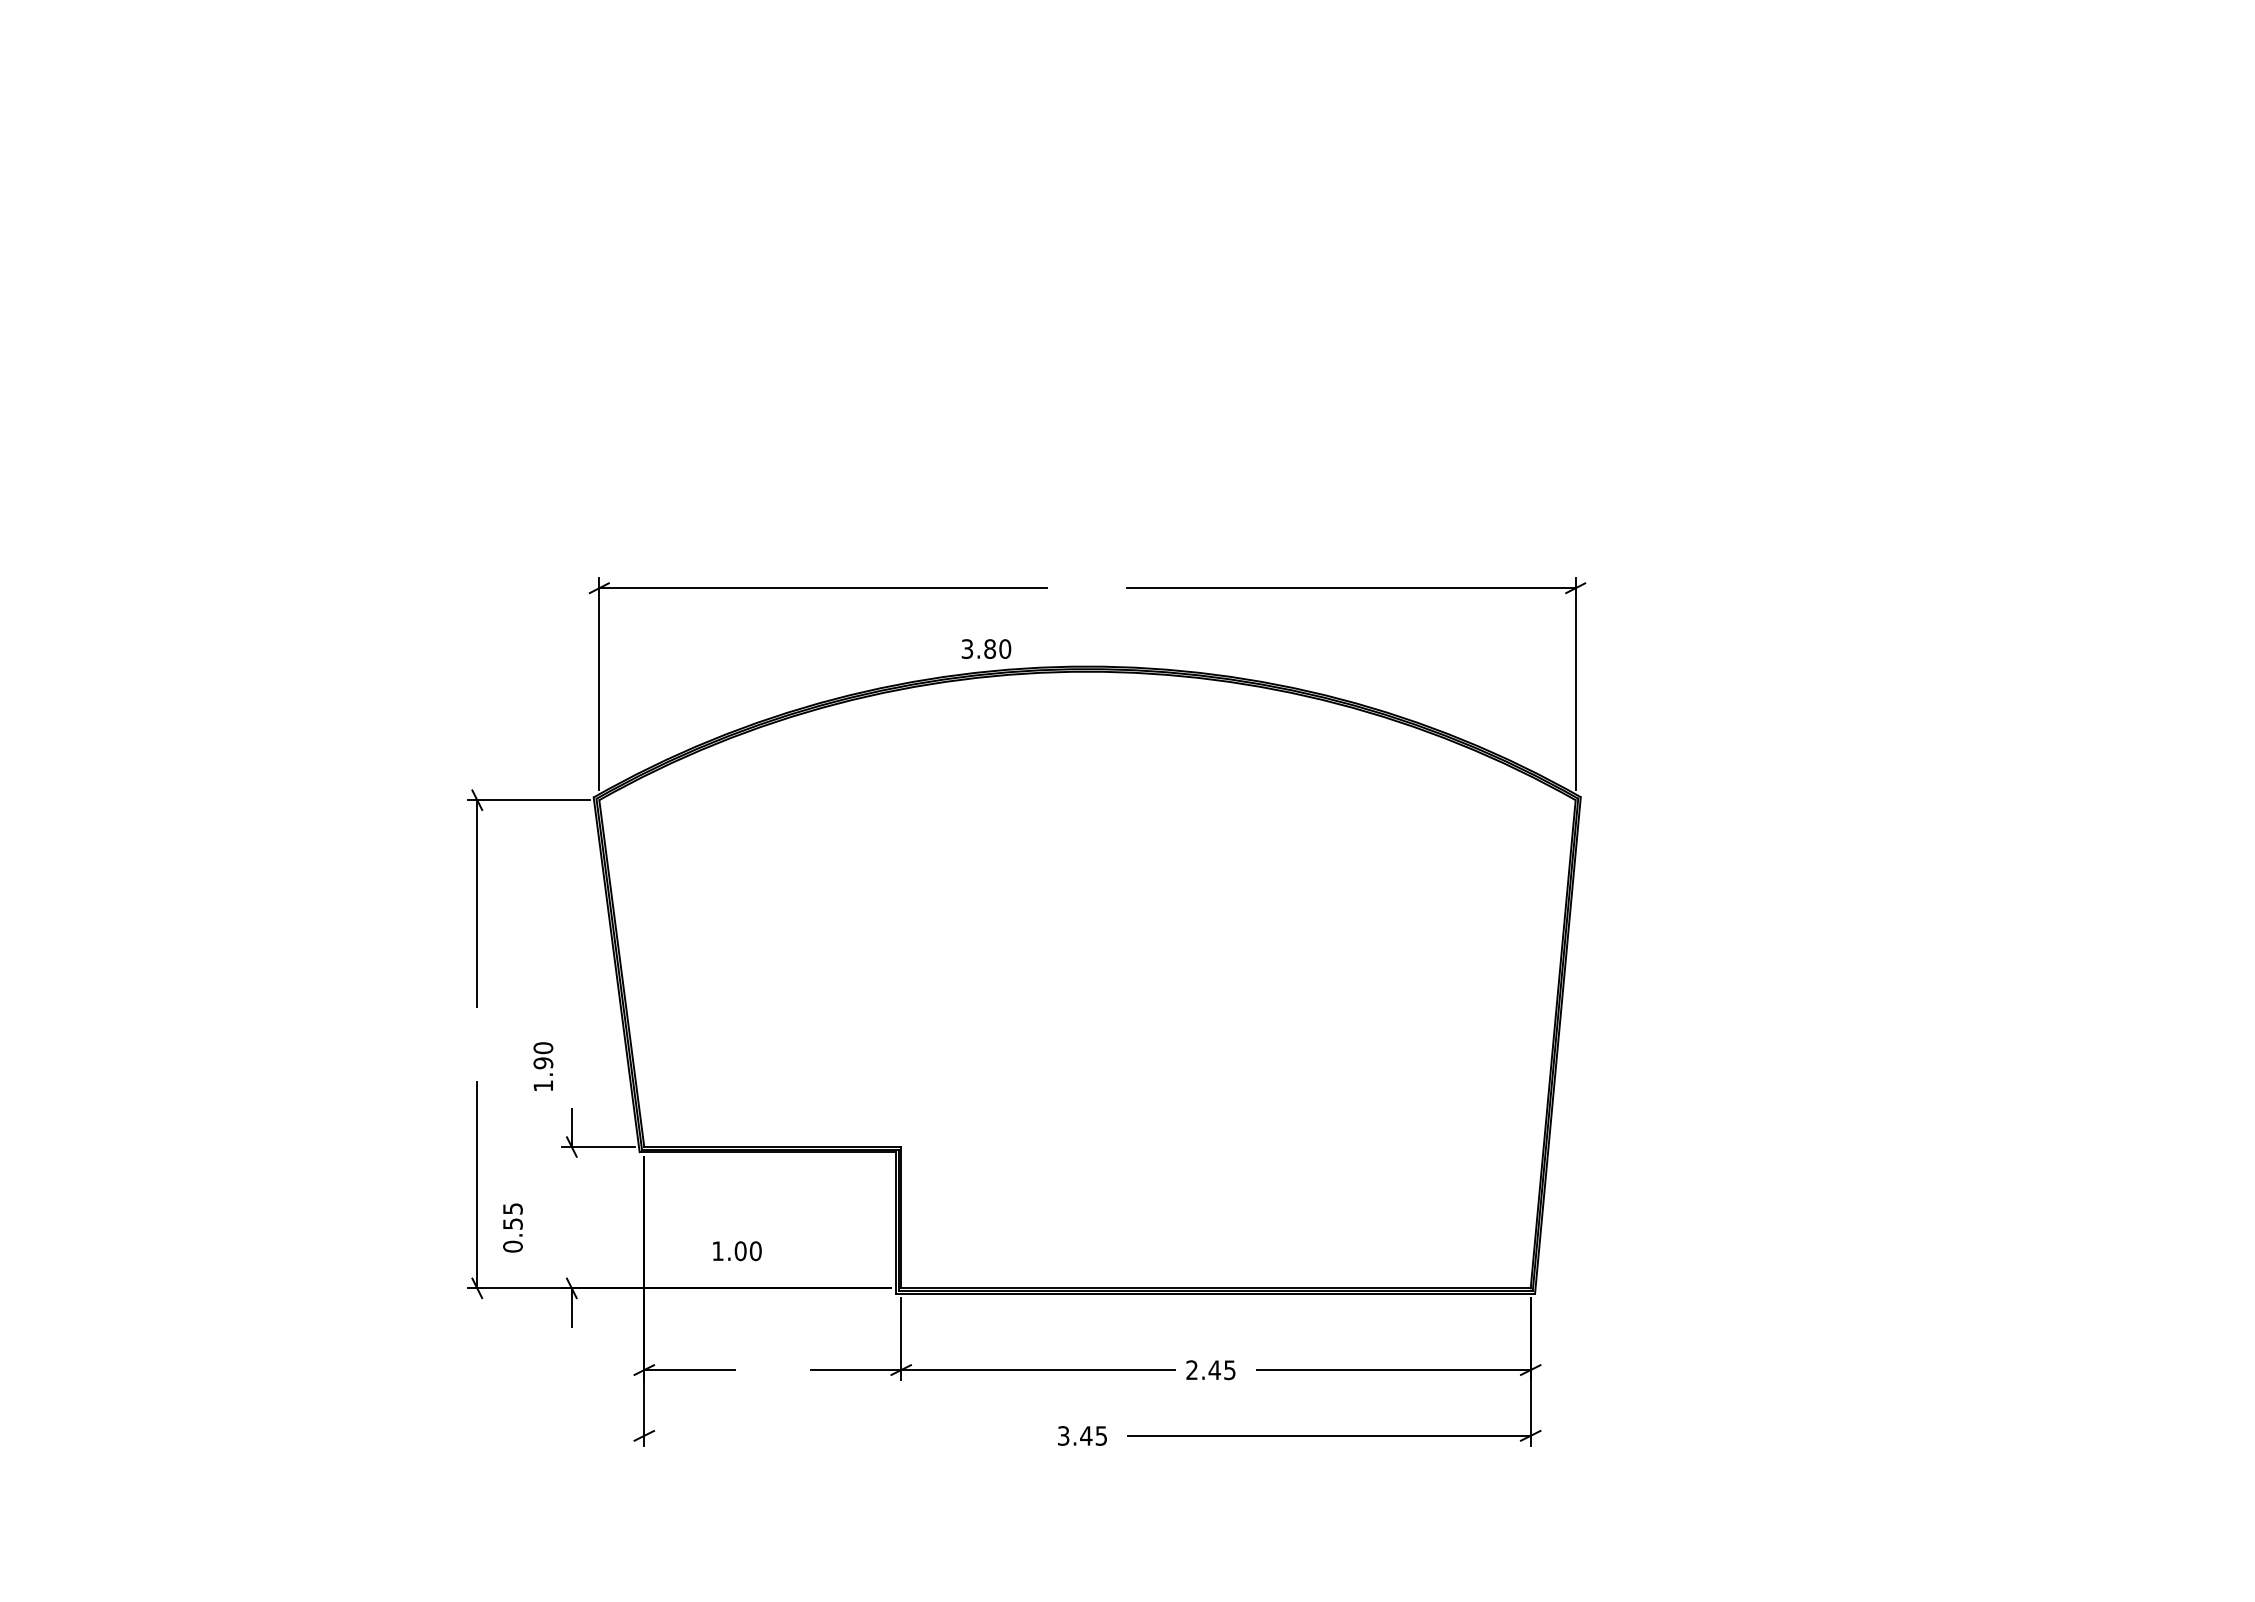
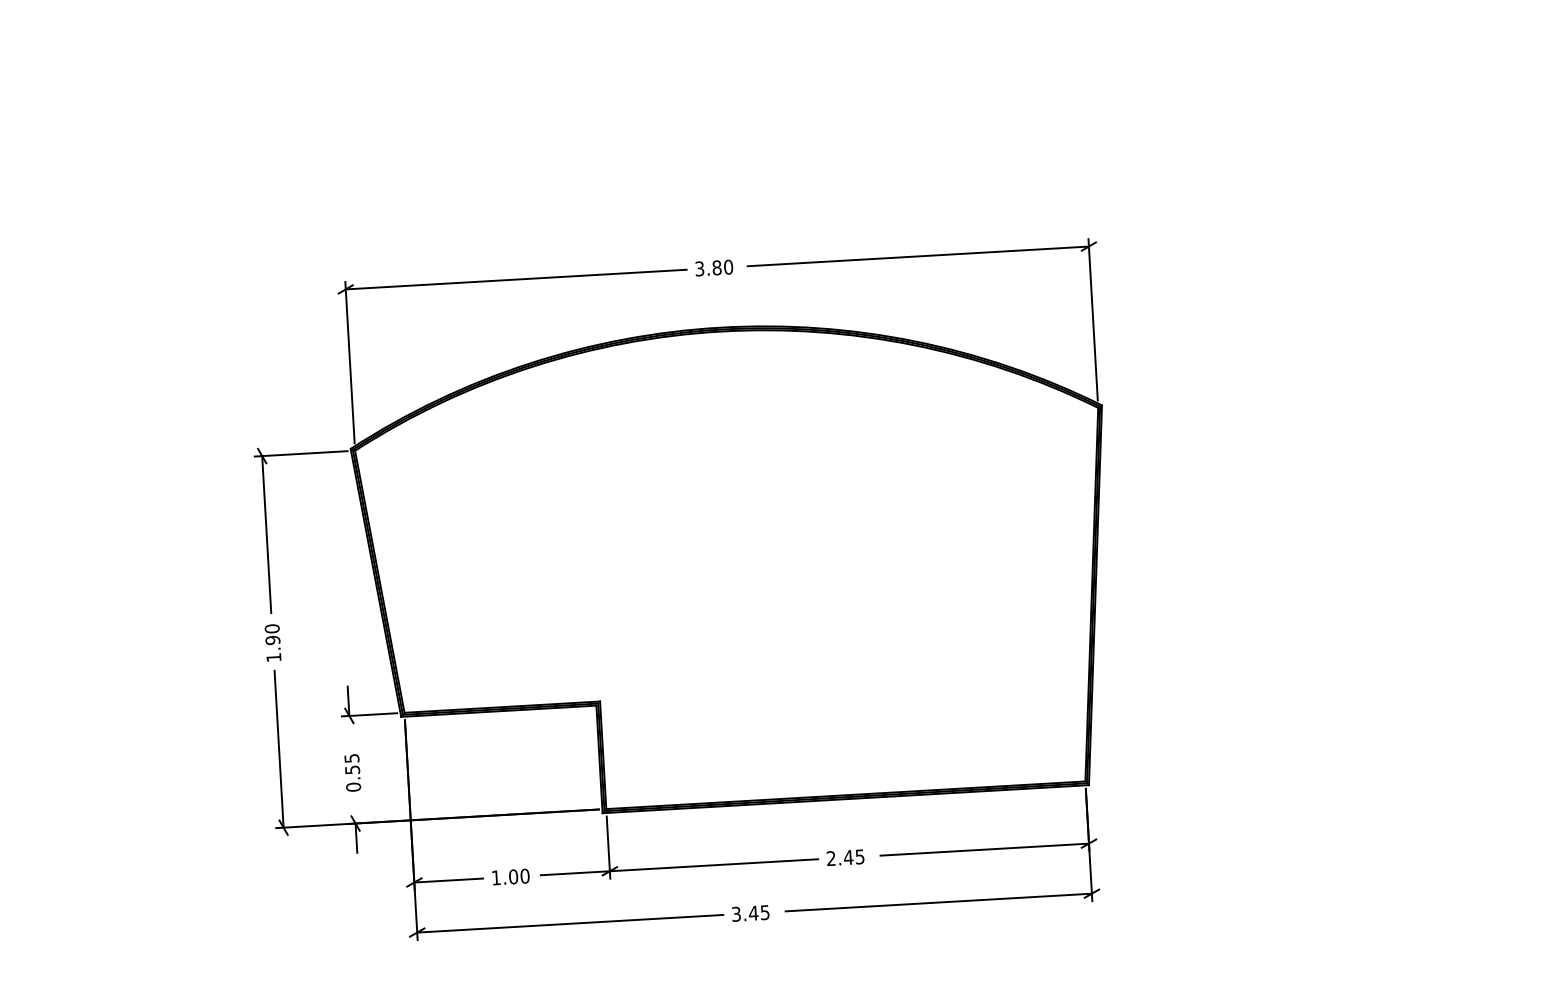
text: (986, 648) -> (714, 267), moved
text: (543, 1066) -> (273, 642), moved
text: (512, 1227) -> (352, 772), moved
text: (737, 1251) -> (511, 877), moved
line: (845, 1435) -> (570, 923), added

